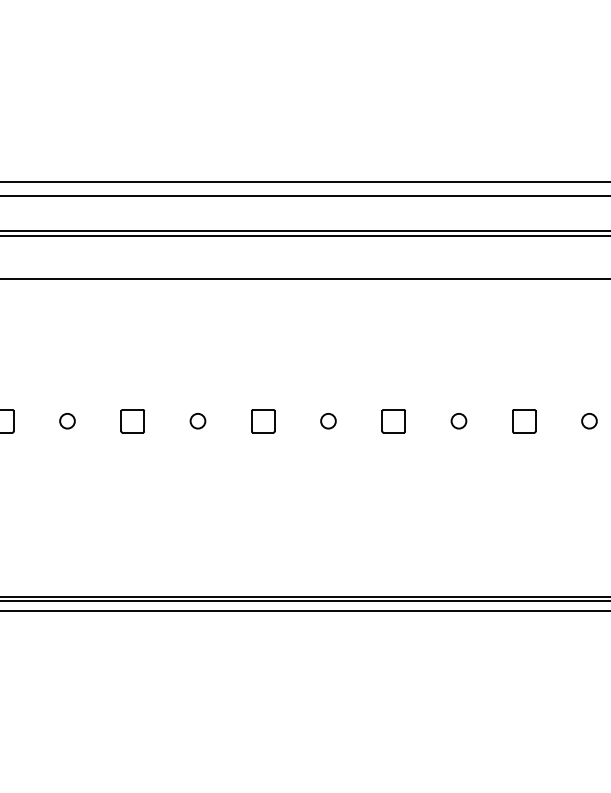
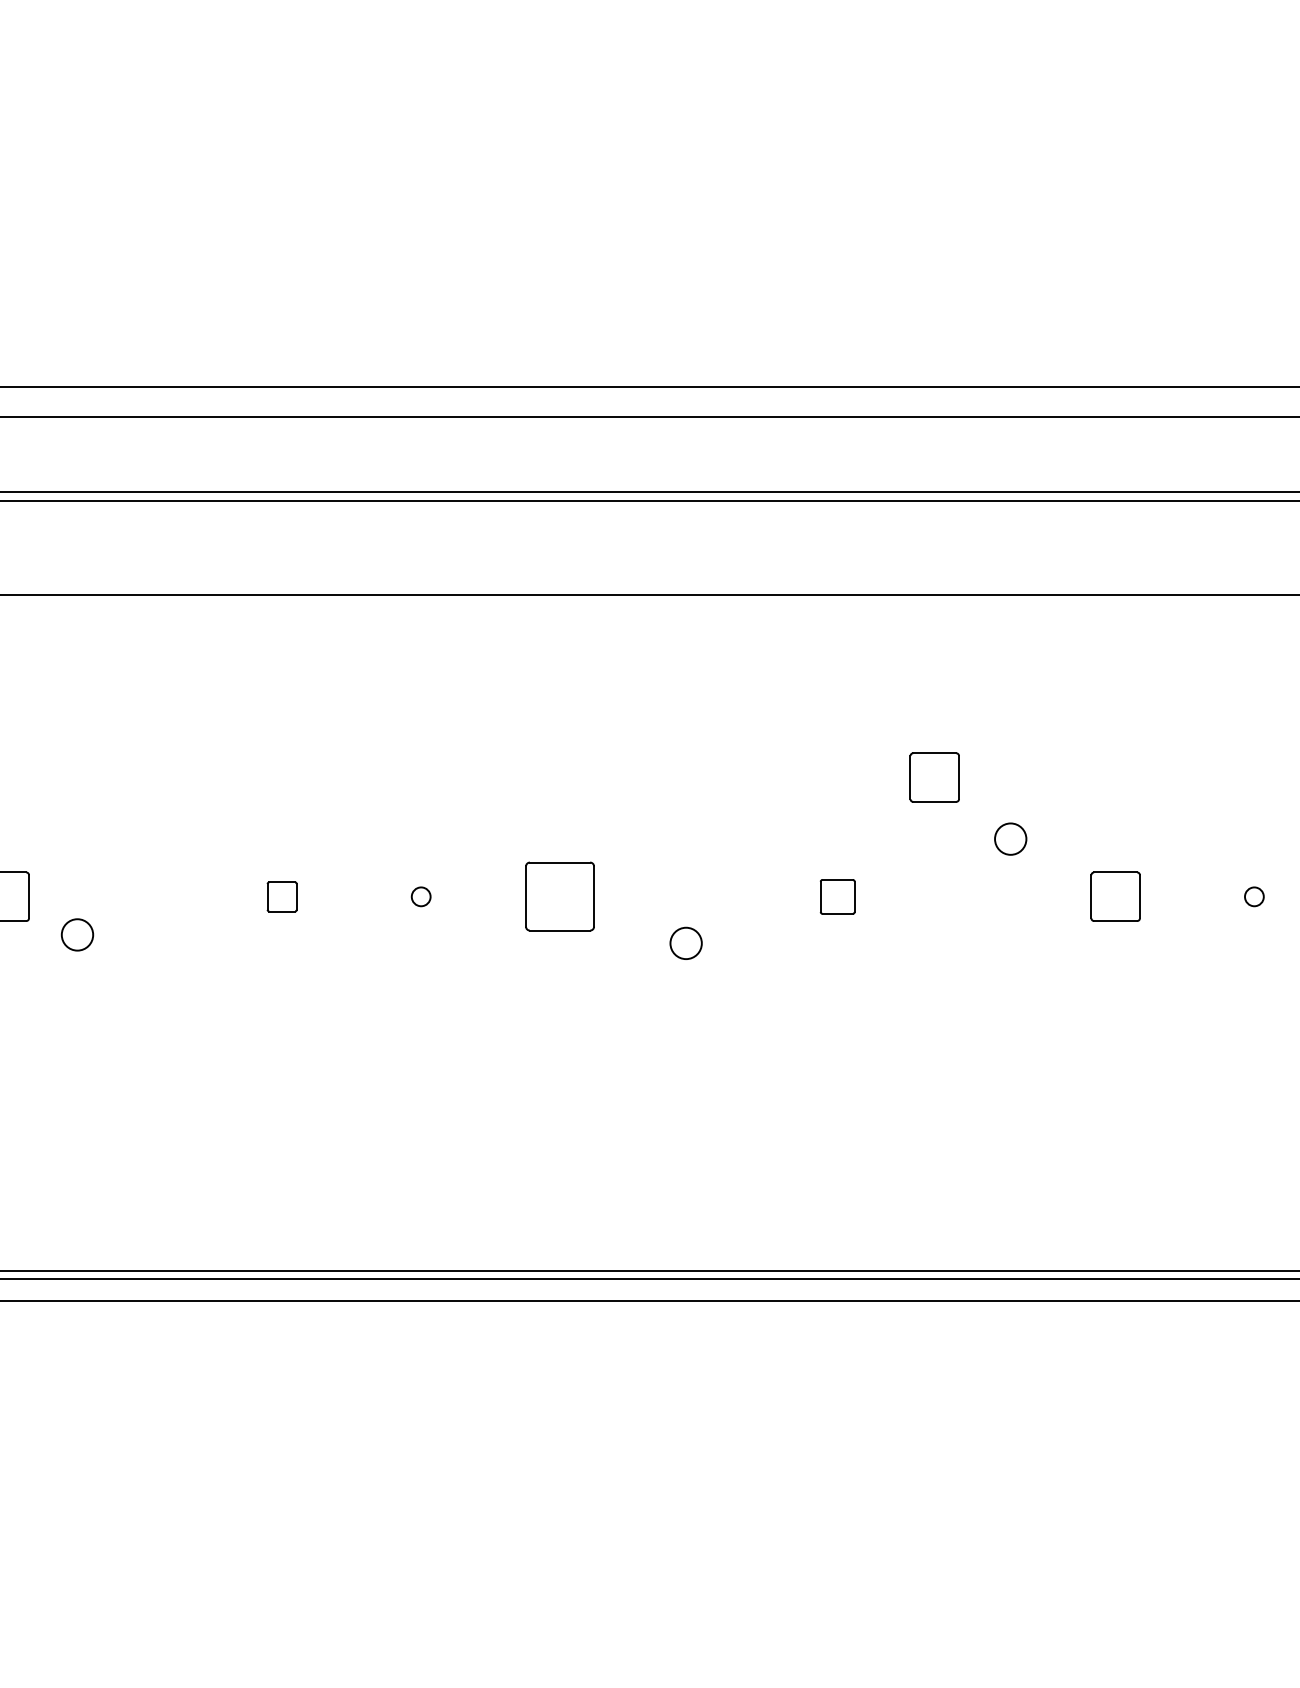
part: (439, 365) -> (935, 778), added
circle: (67, 421) -> (77, 935), moved
part: (132, 421) -> (281, 897), size x0.6
circle: (197, 421) -> (420, 897), size x0.6
part: (263, 421) -> (560, 897), size x1.4
circle: (328, 421) -> (686, 944), moved
part: (393, 421) -> (837, 897), size x0.7
circle: (458, 421) -> (1009, 839), moved
circle: (589, 421) -> (1254, 897), size x0.6

